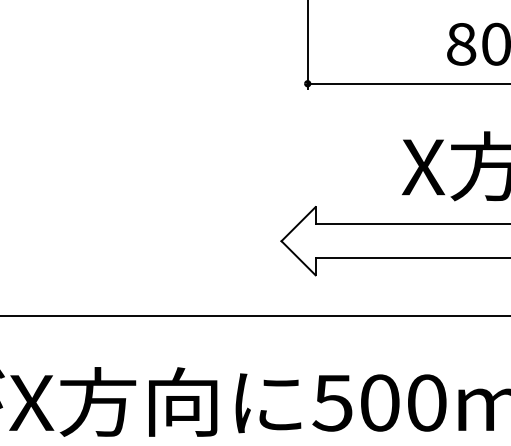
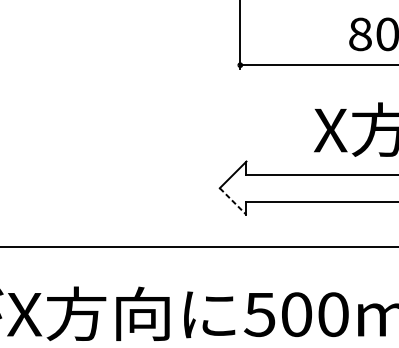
line: (298, 258) -> (233, 201), solid -> dashed

